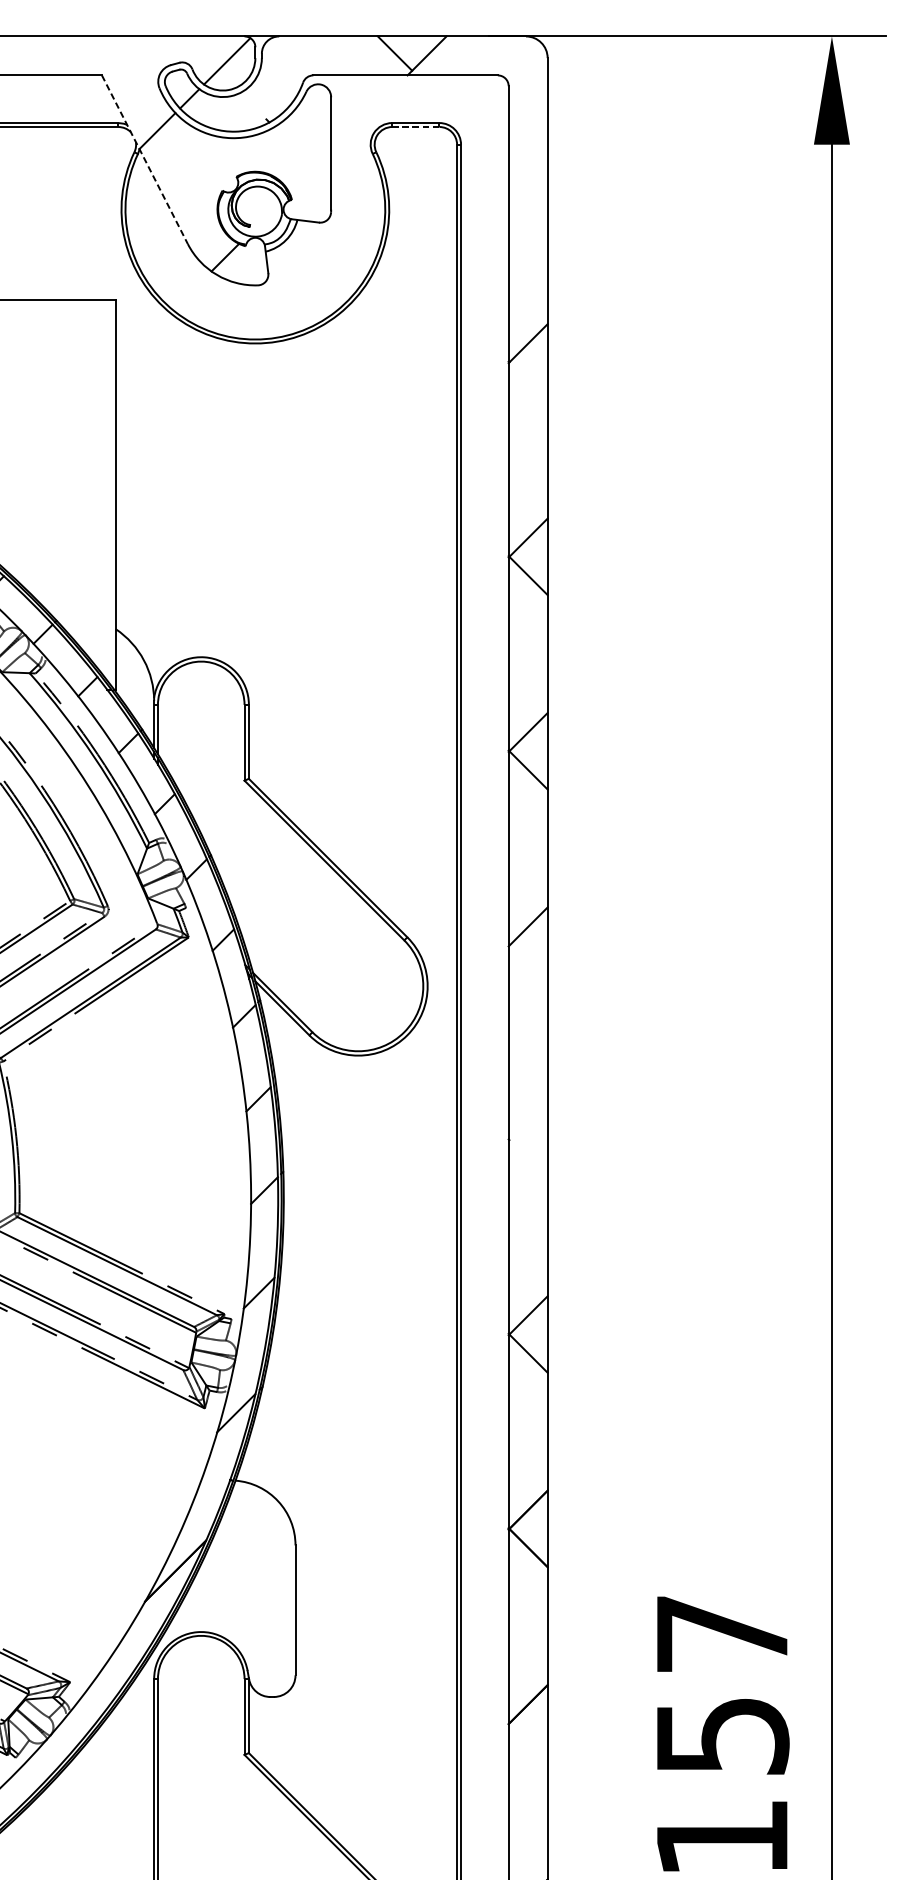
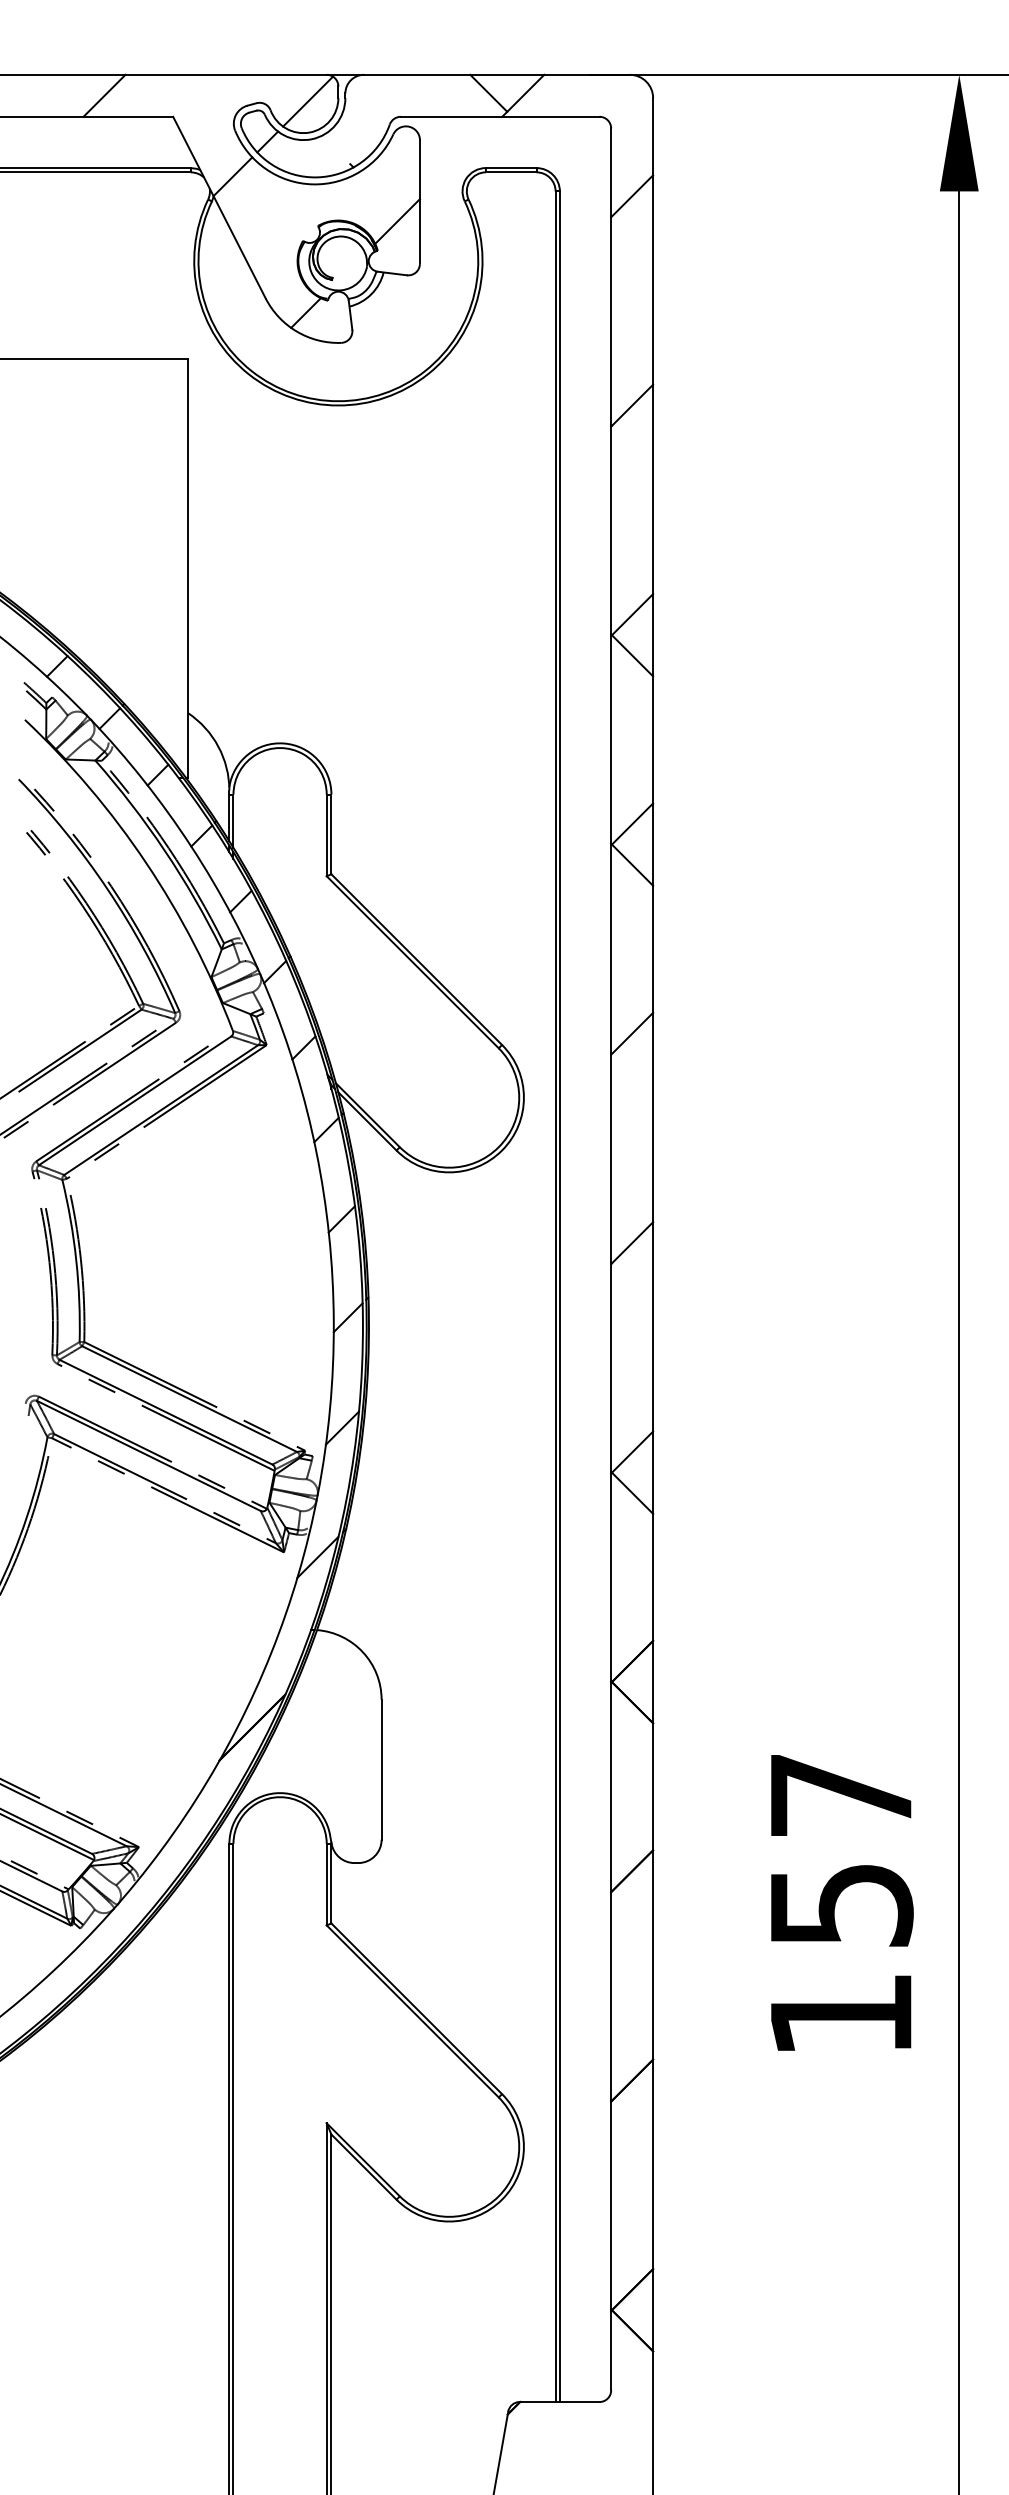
line: (38, 55) -> (104, 95), added
line: (415, 127) -> (510, 172), dashed -> solid
line: (528, 149) -> (632, 196), added
line: (144, 159) -> (219, 207), dashed -> solid
line: (310, 172) -> (397, 221), added
line: (528, 1121) -> (632, 1243), added

